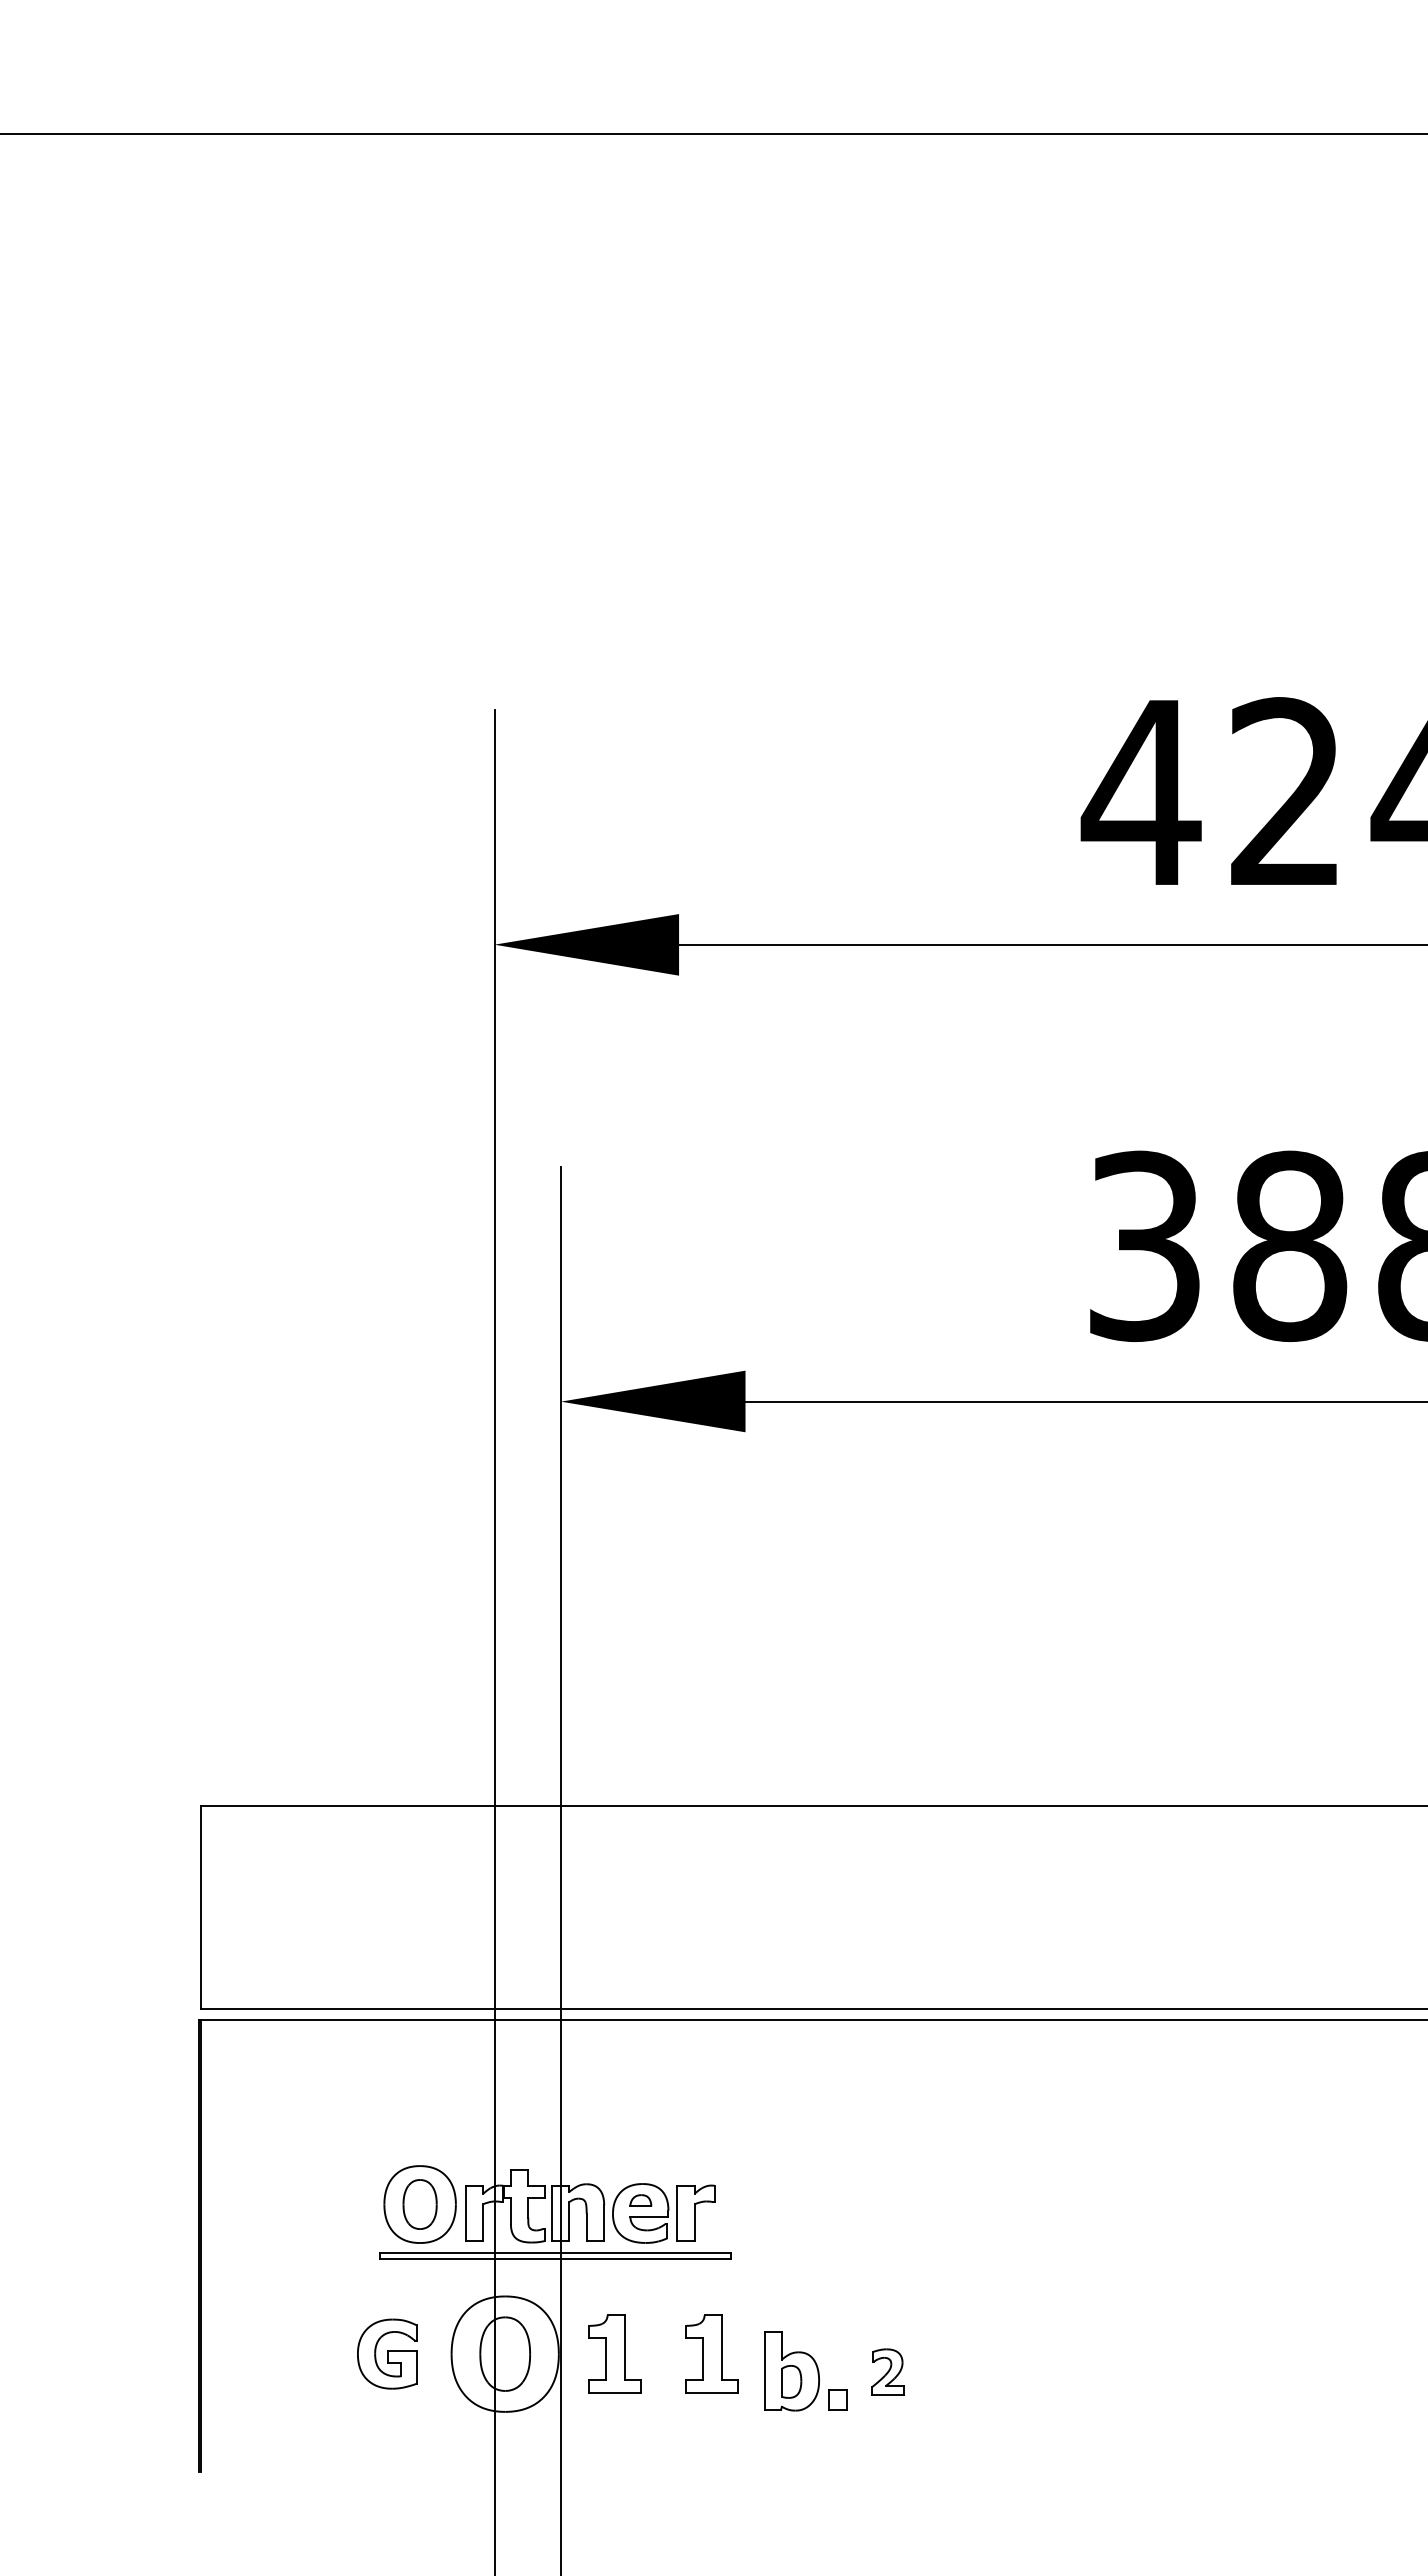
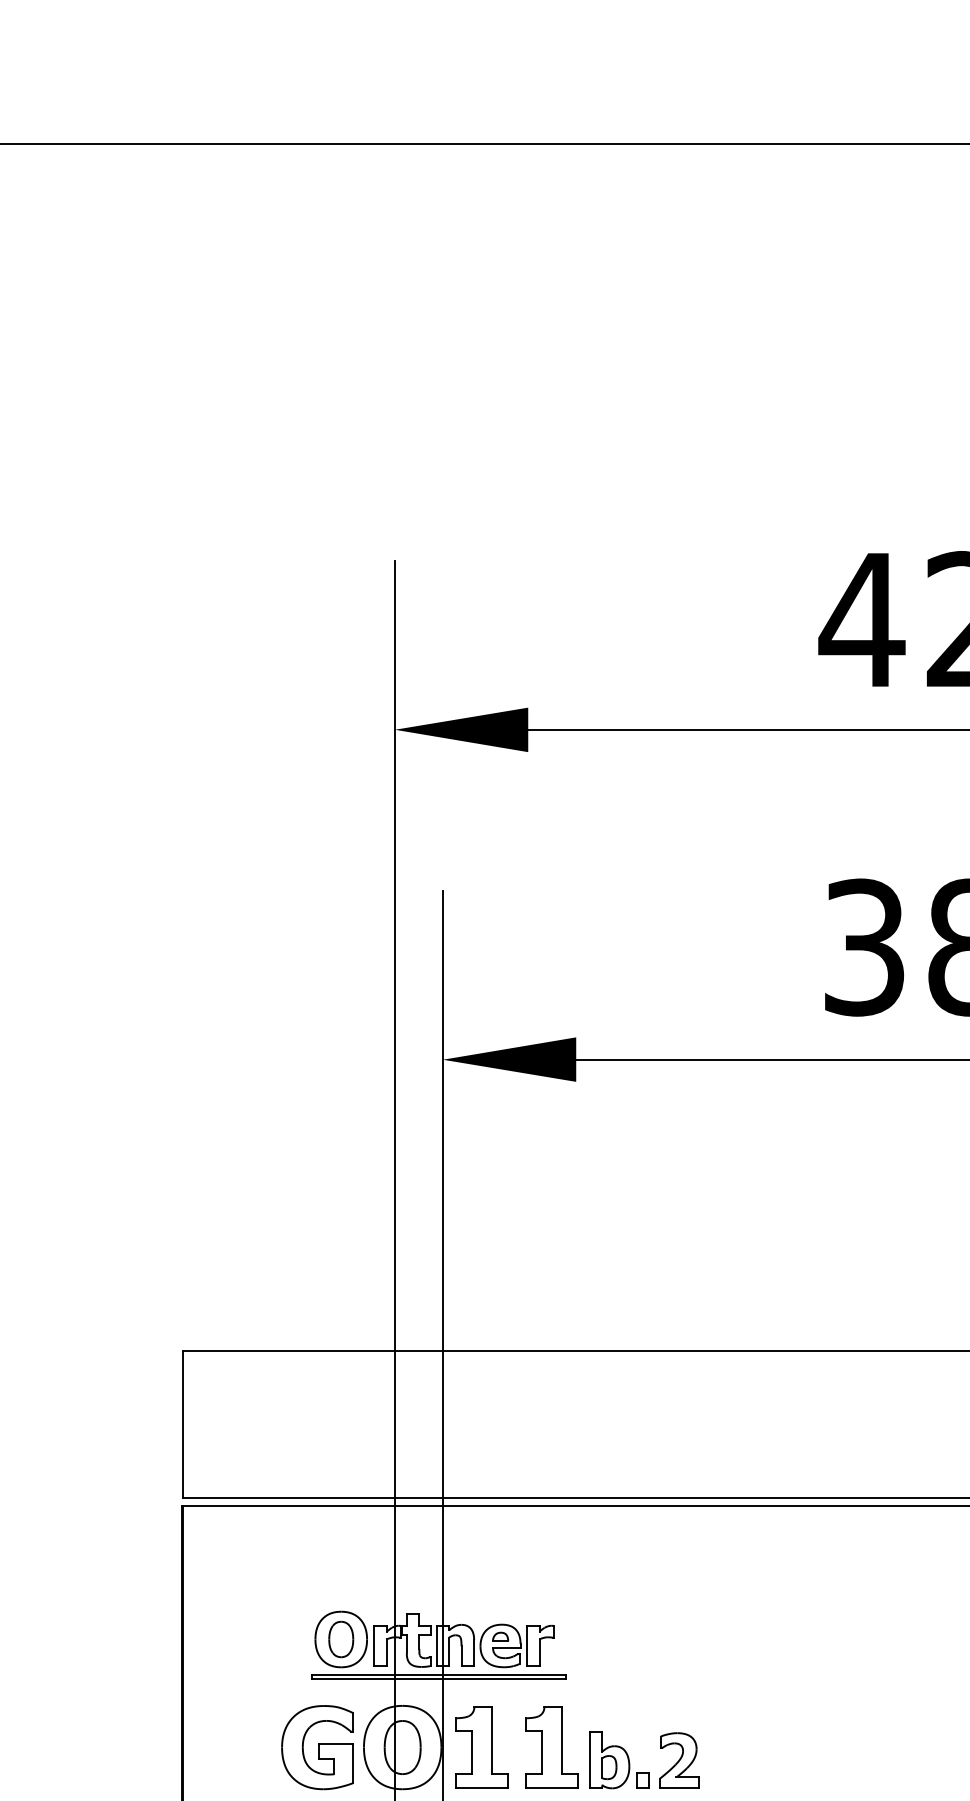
part: (387, 2353) -> (317, 1747), size x1.67
part: (614, 2354) -> (481, 1747), size x1.43
part: (711, 2354) -> (551, 1747), size x1.43
part: (887, 2371) -> (678, 1760), size x1.67

